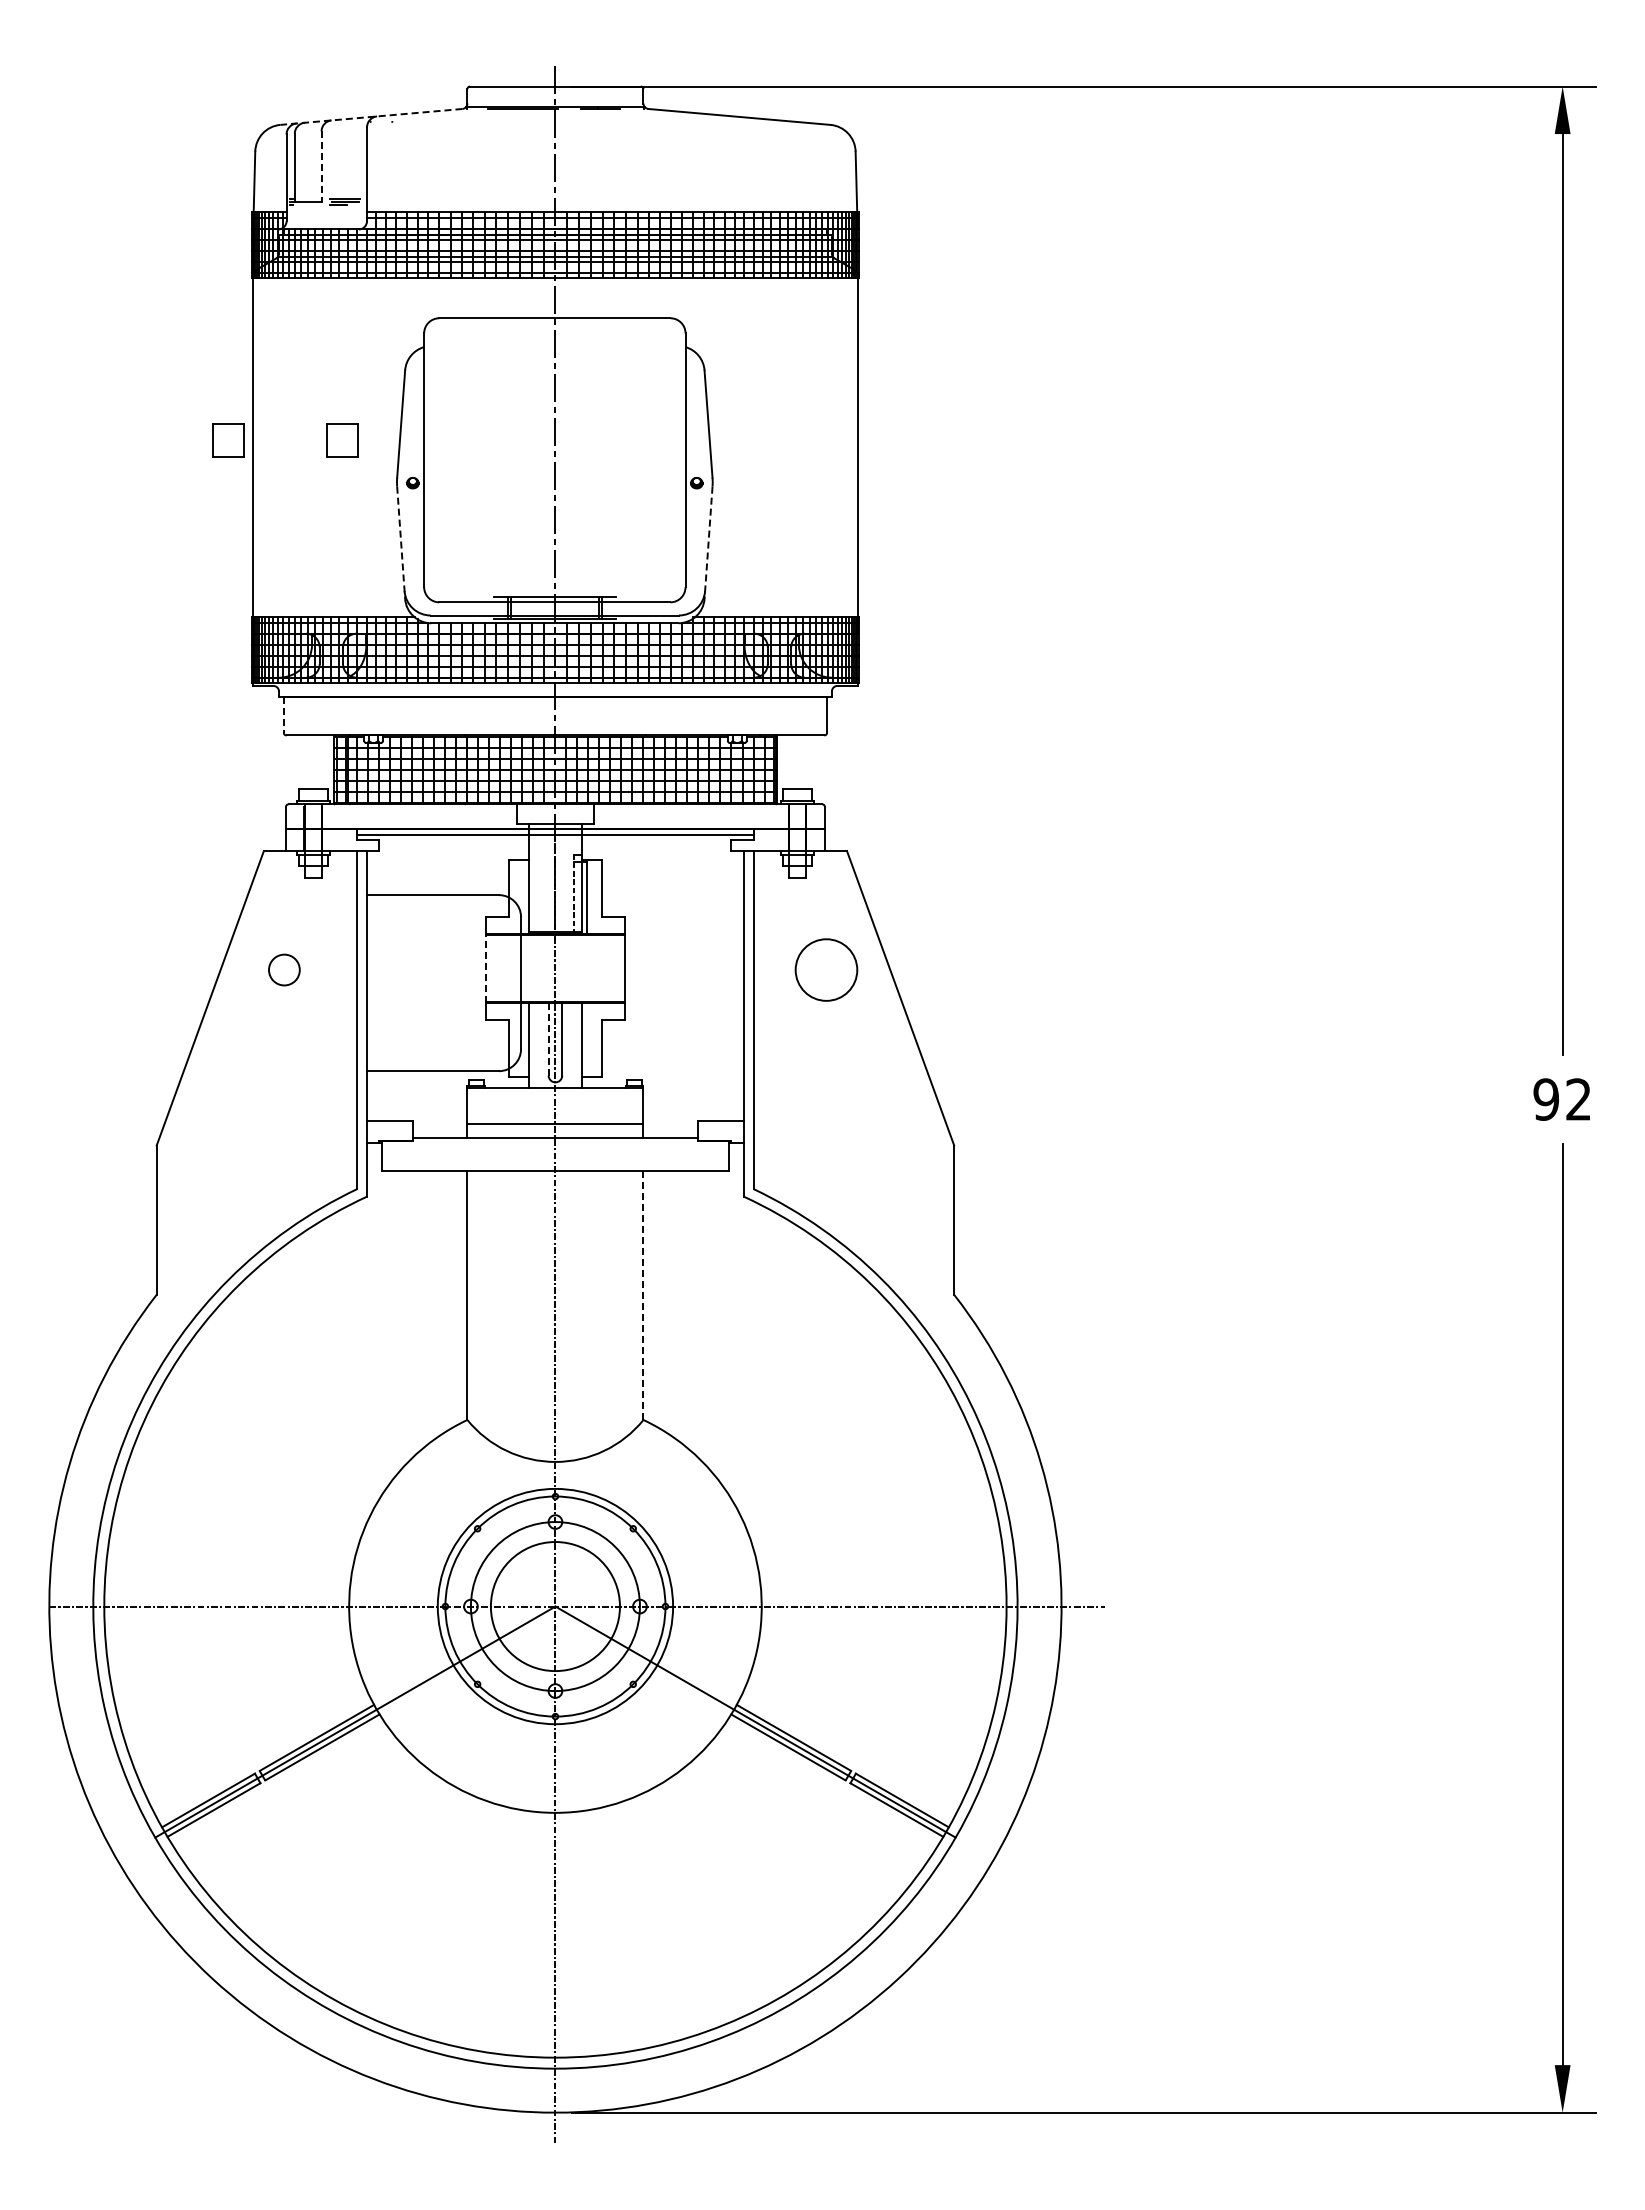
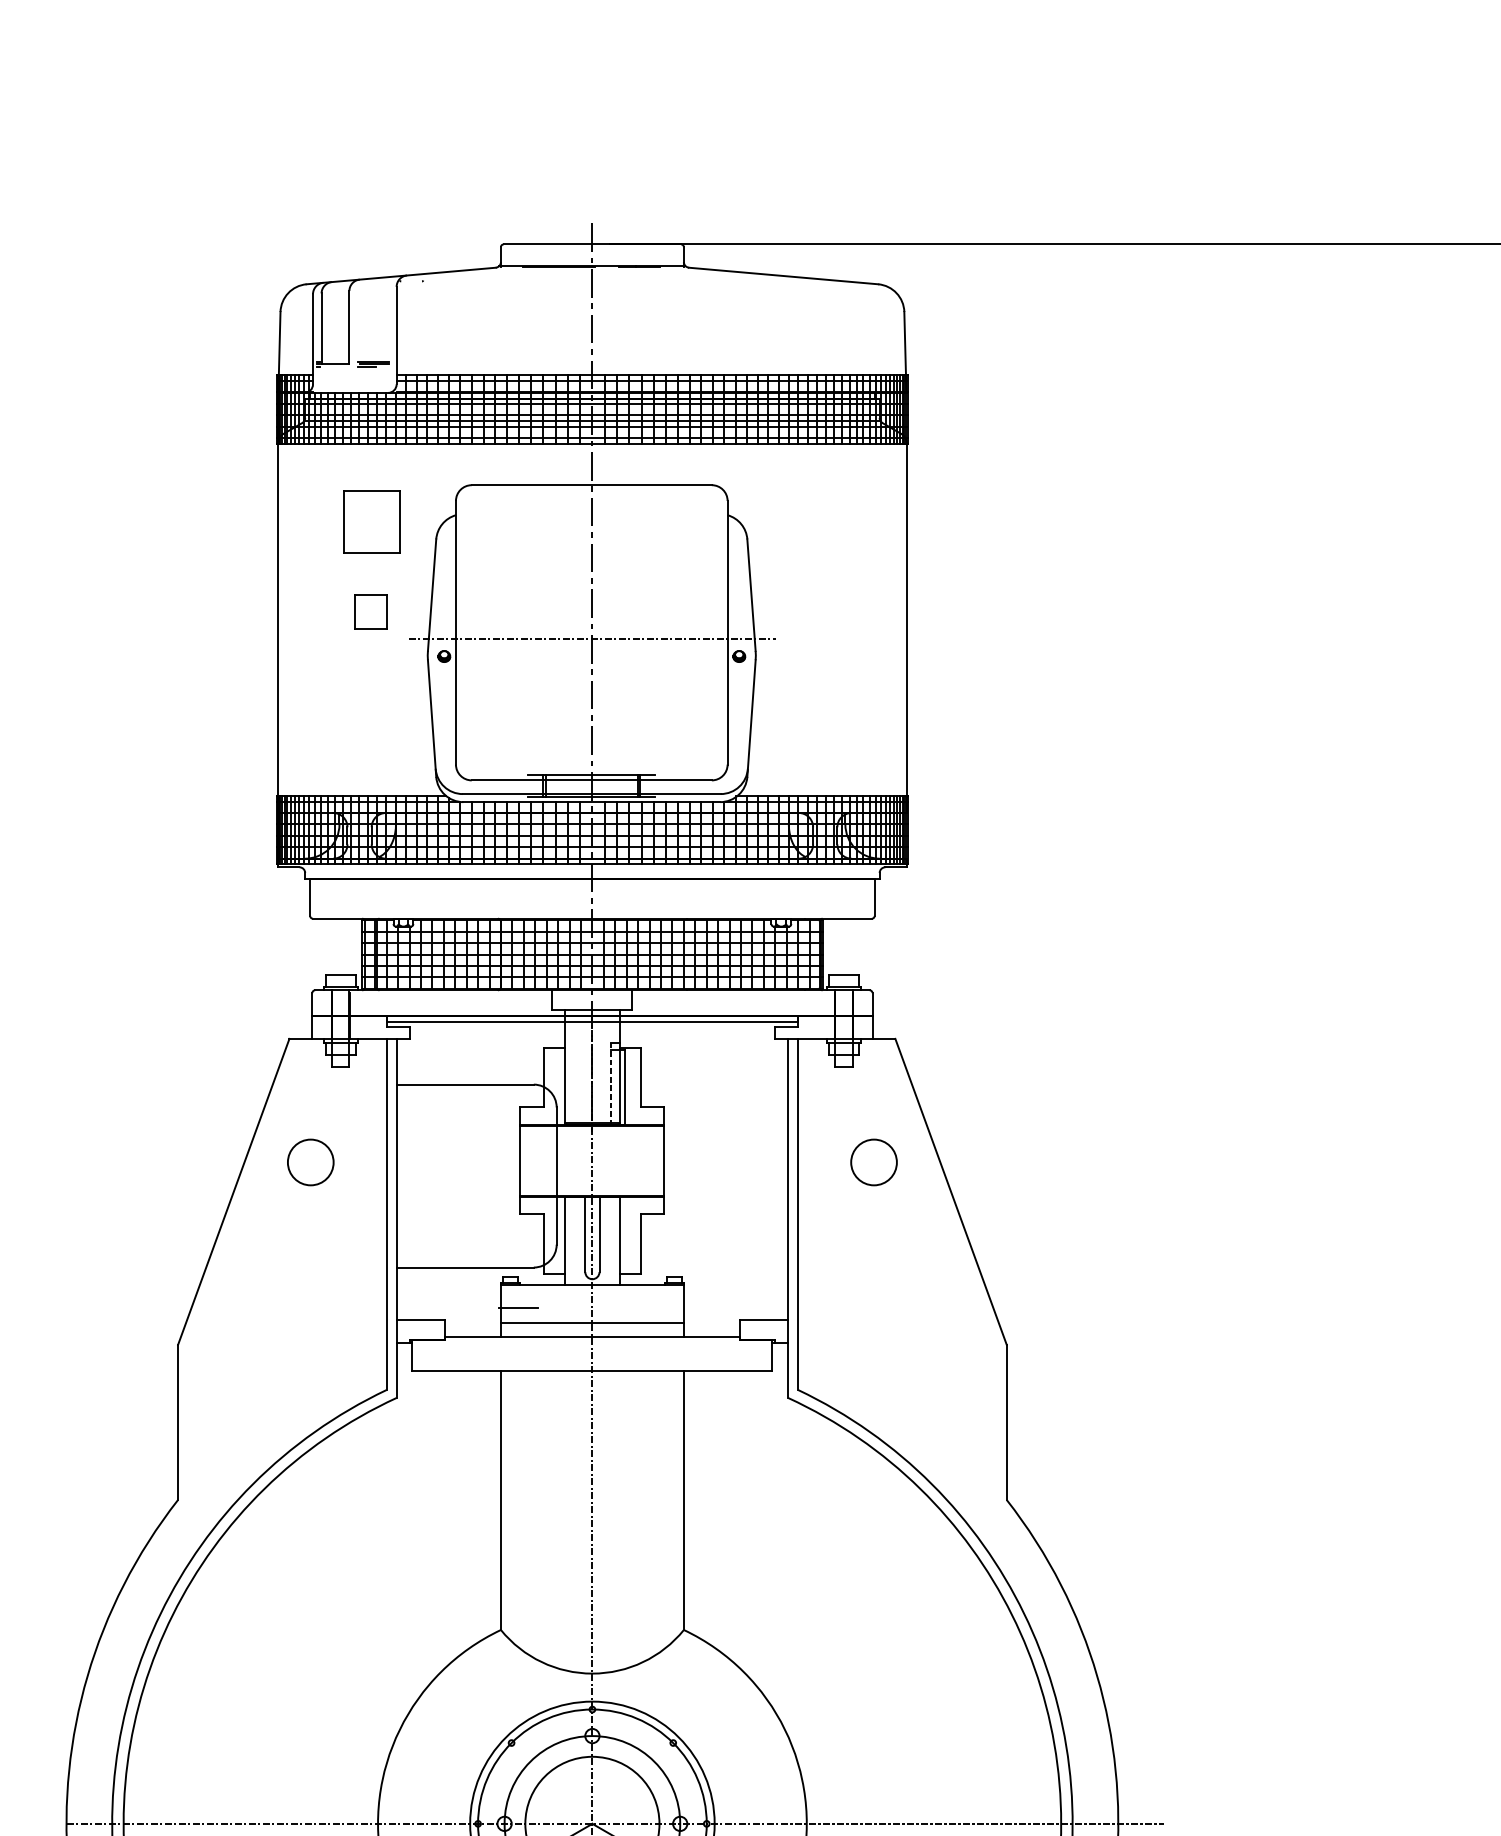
line: (370, 116) -> (400, 275), dashed -> solid
line: (321, 167) -> (349, 328), dashed -> solid
part: (342, 353) -> (371, 521), added
part: (228, 440) -> (252, 612), removed
line: (554, 465) -> (591, 638), added
line: (401, 543) -> (432, 719), dashed -> solid
line: (708, 543) -> (751, 719), dashed -> solid
line: (283, 714) -> (309, 896), dashed -> solid
line: (486, 968) -> (520, 1160), dashed -> solid
circle: (826, 969) -> (874, 1161), size x0.71
circle: (284, 970) -> (310, 1162), size x1.43
line: (548, 1039) -> (585, 1234), dashed -> solid
line: (484, 1110) -> (518, 1308), added
line: (643, 1295) -> (683, 1500), dashed -> solid

